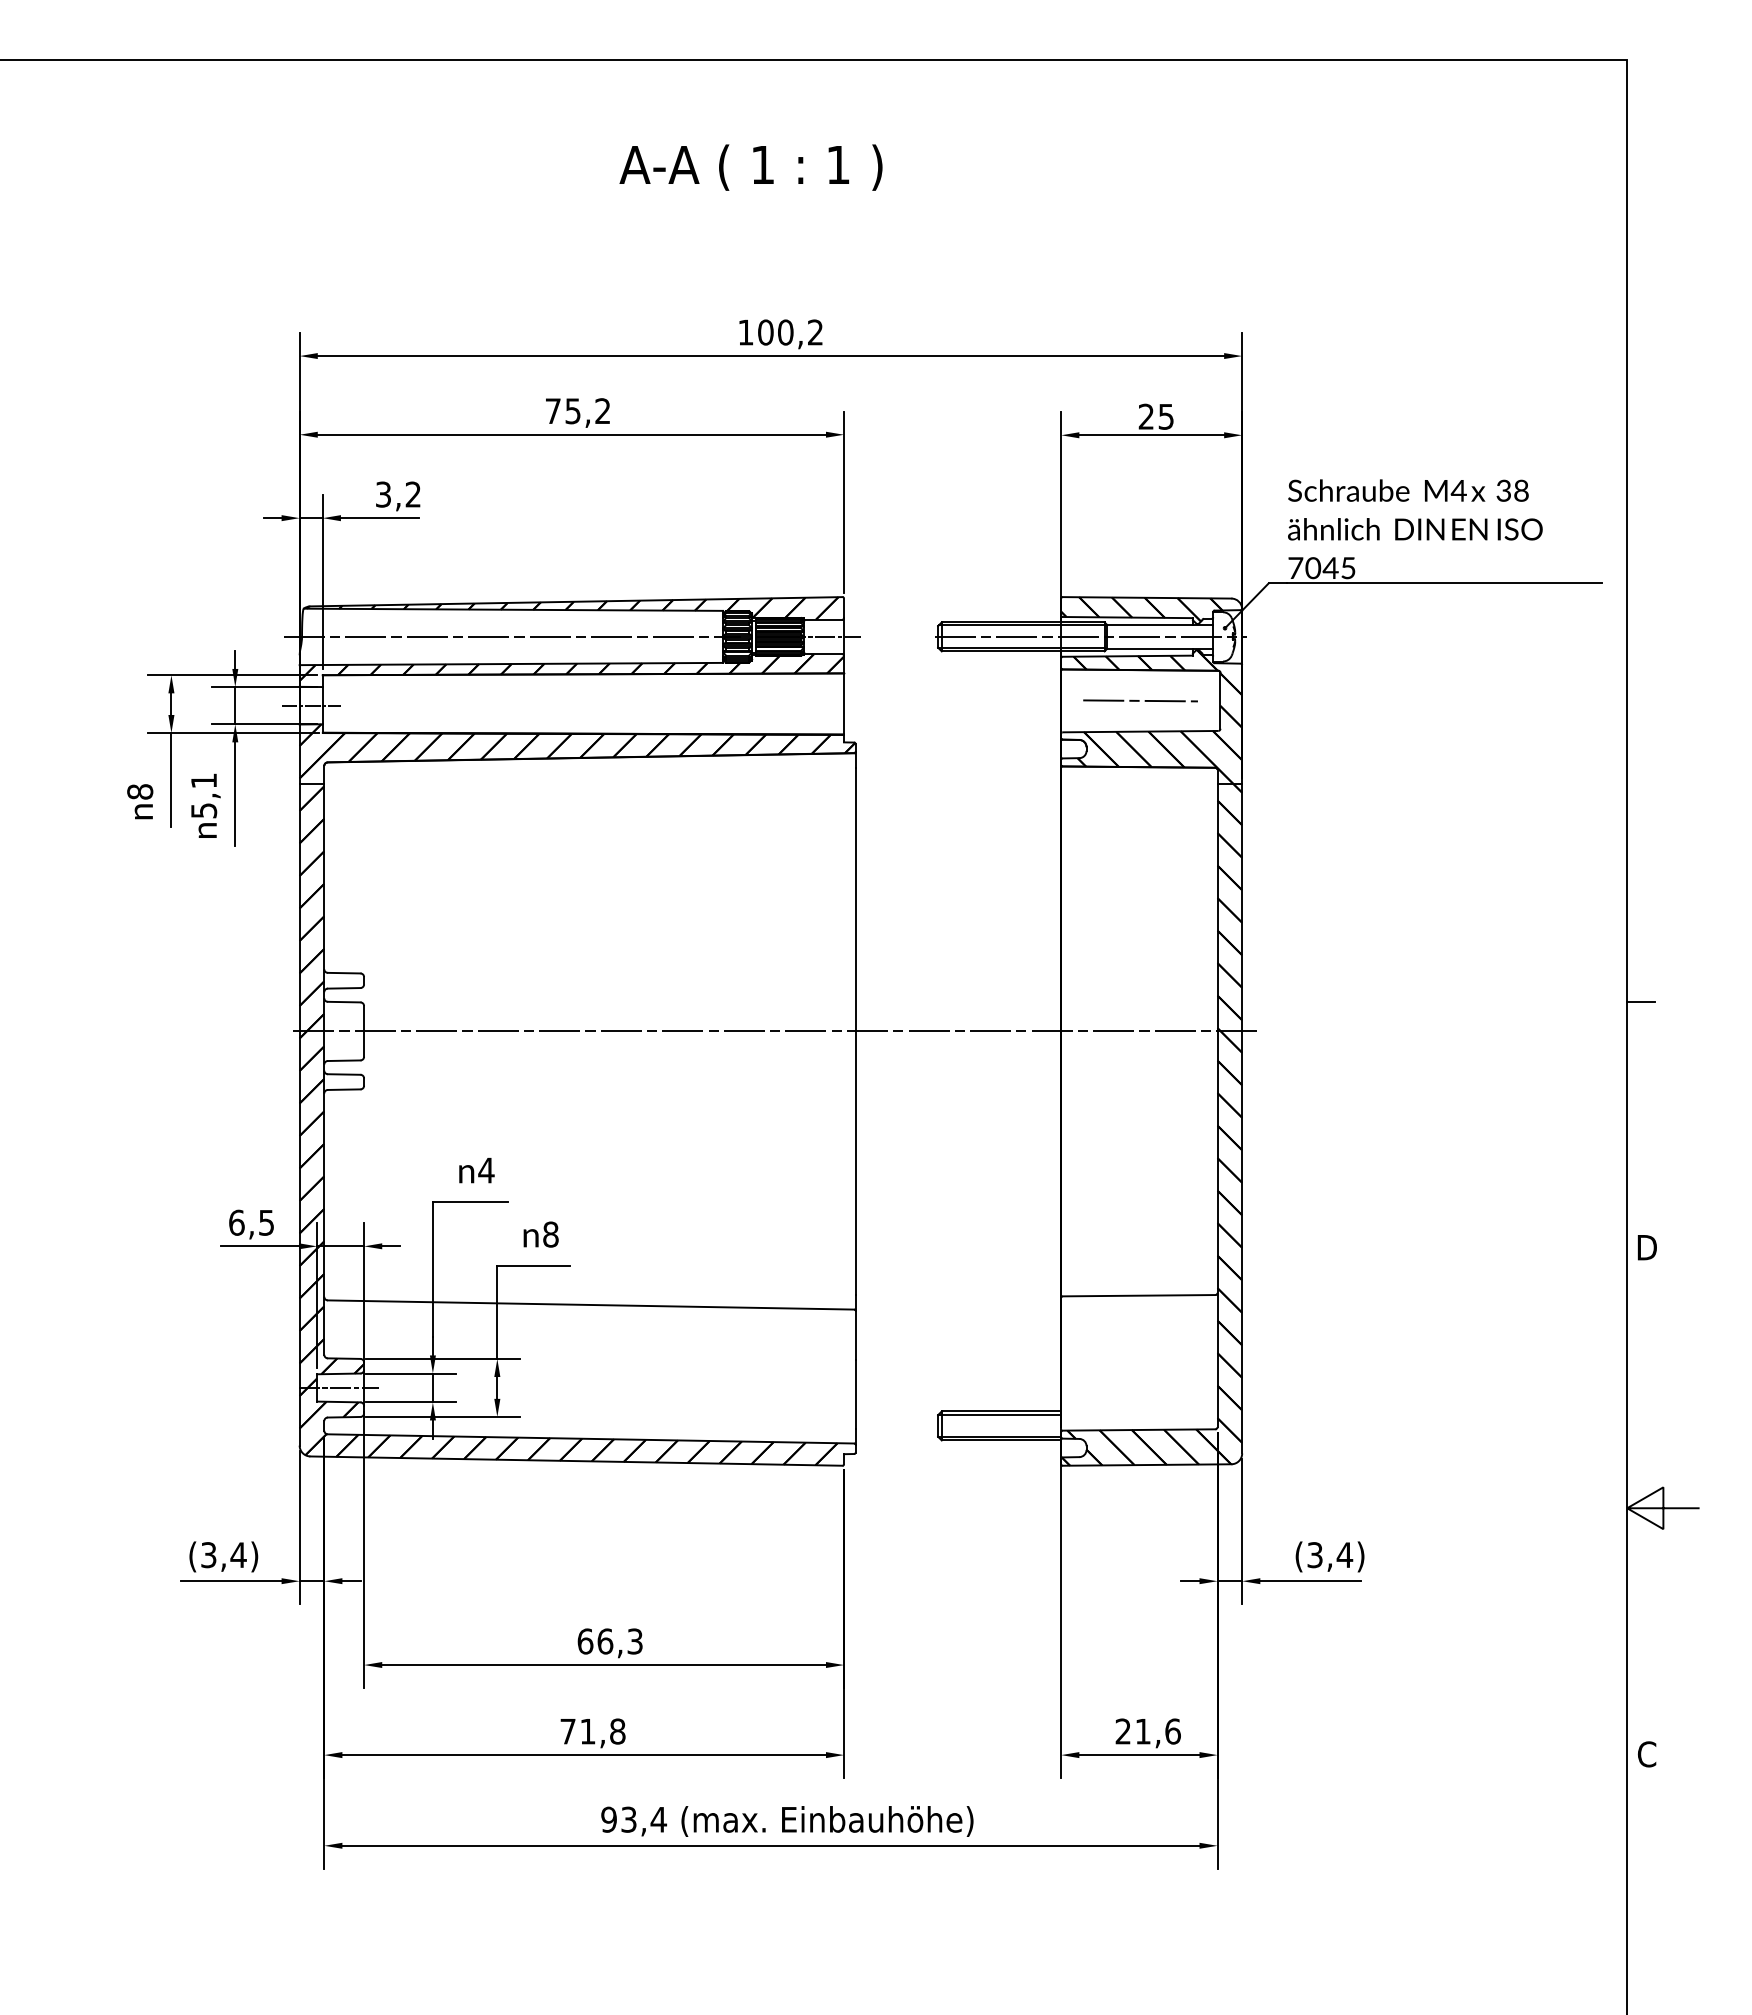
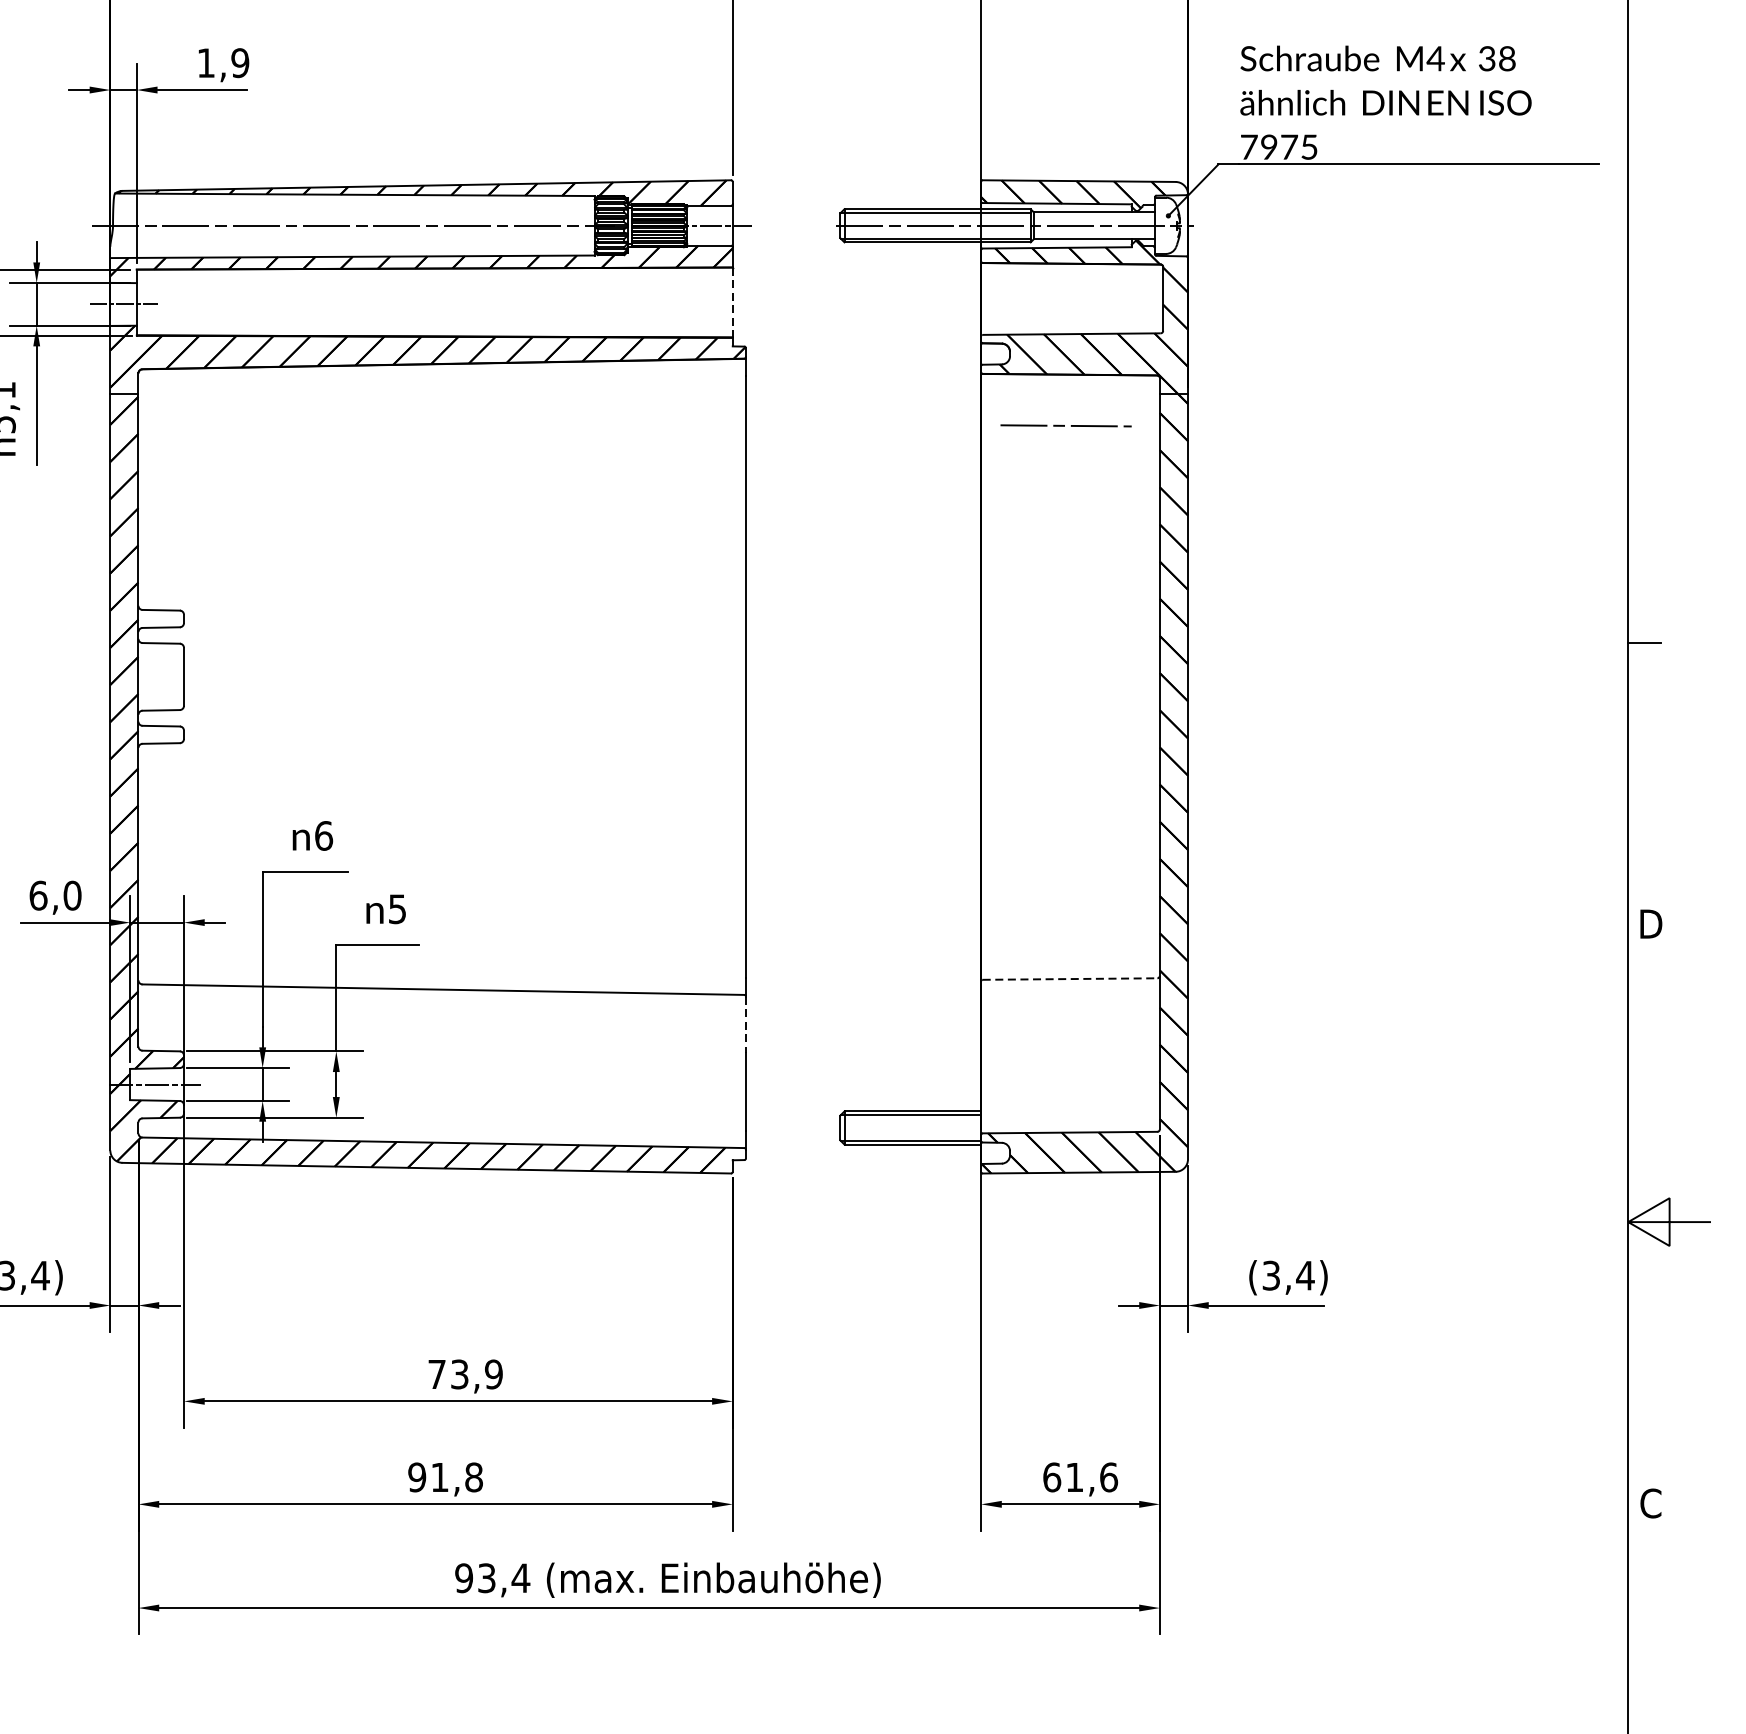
text: (398, 494) -> (223, 62), 3,2 -> 1,9
text: (1321, 568) -> (1278, 147), 7045 -> 7975
line: (1139, 700) -> (1064, 425), moved
line: (844, 704) -> (733, 303), solid -> dashed
line: (774, 1031) -> (653, 676), removed
text: (486, 1170) -> (323, 835), 4 -> 6
text: (266, 1222) -> (72, 895), 6,5 -> 6,0
text: (550, 1234) -> (397, 909), 8 -> 5
line: (1139, 1295) -> (1070, 978), solid -> dashed
line: (855, 1335) -> (745, 1024), solid -> dashed
text: (609, 1641) -> (464, 1374), 66,3 -> 73,9
text: (567, 1731) -> (416, 1477), 71,8 -> 91,8
text: (1123, 1731) -> (1052, 1477), 21,6 -> 61,6

